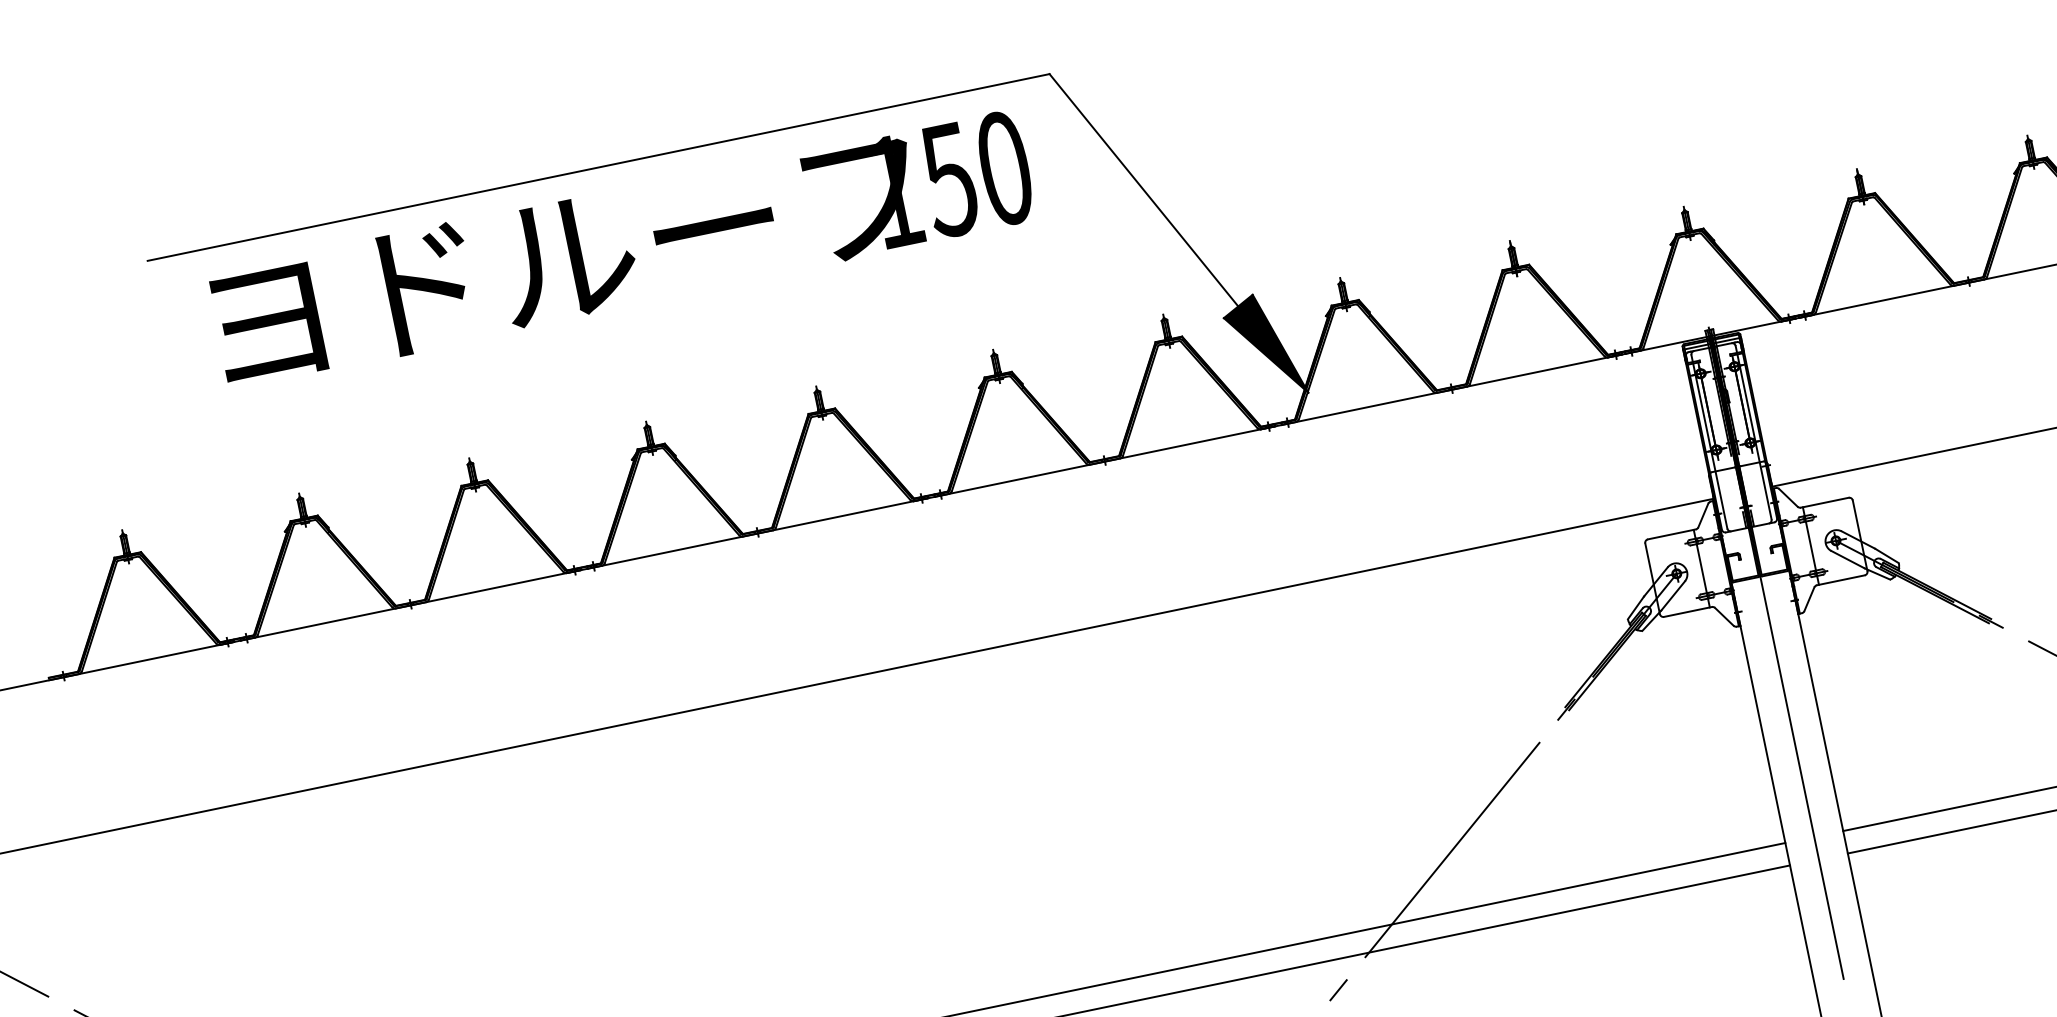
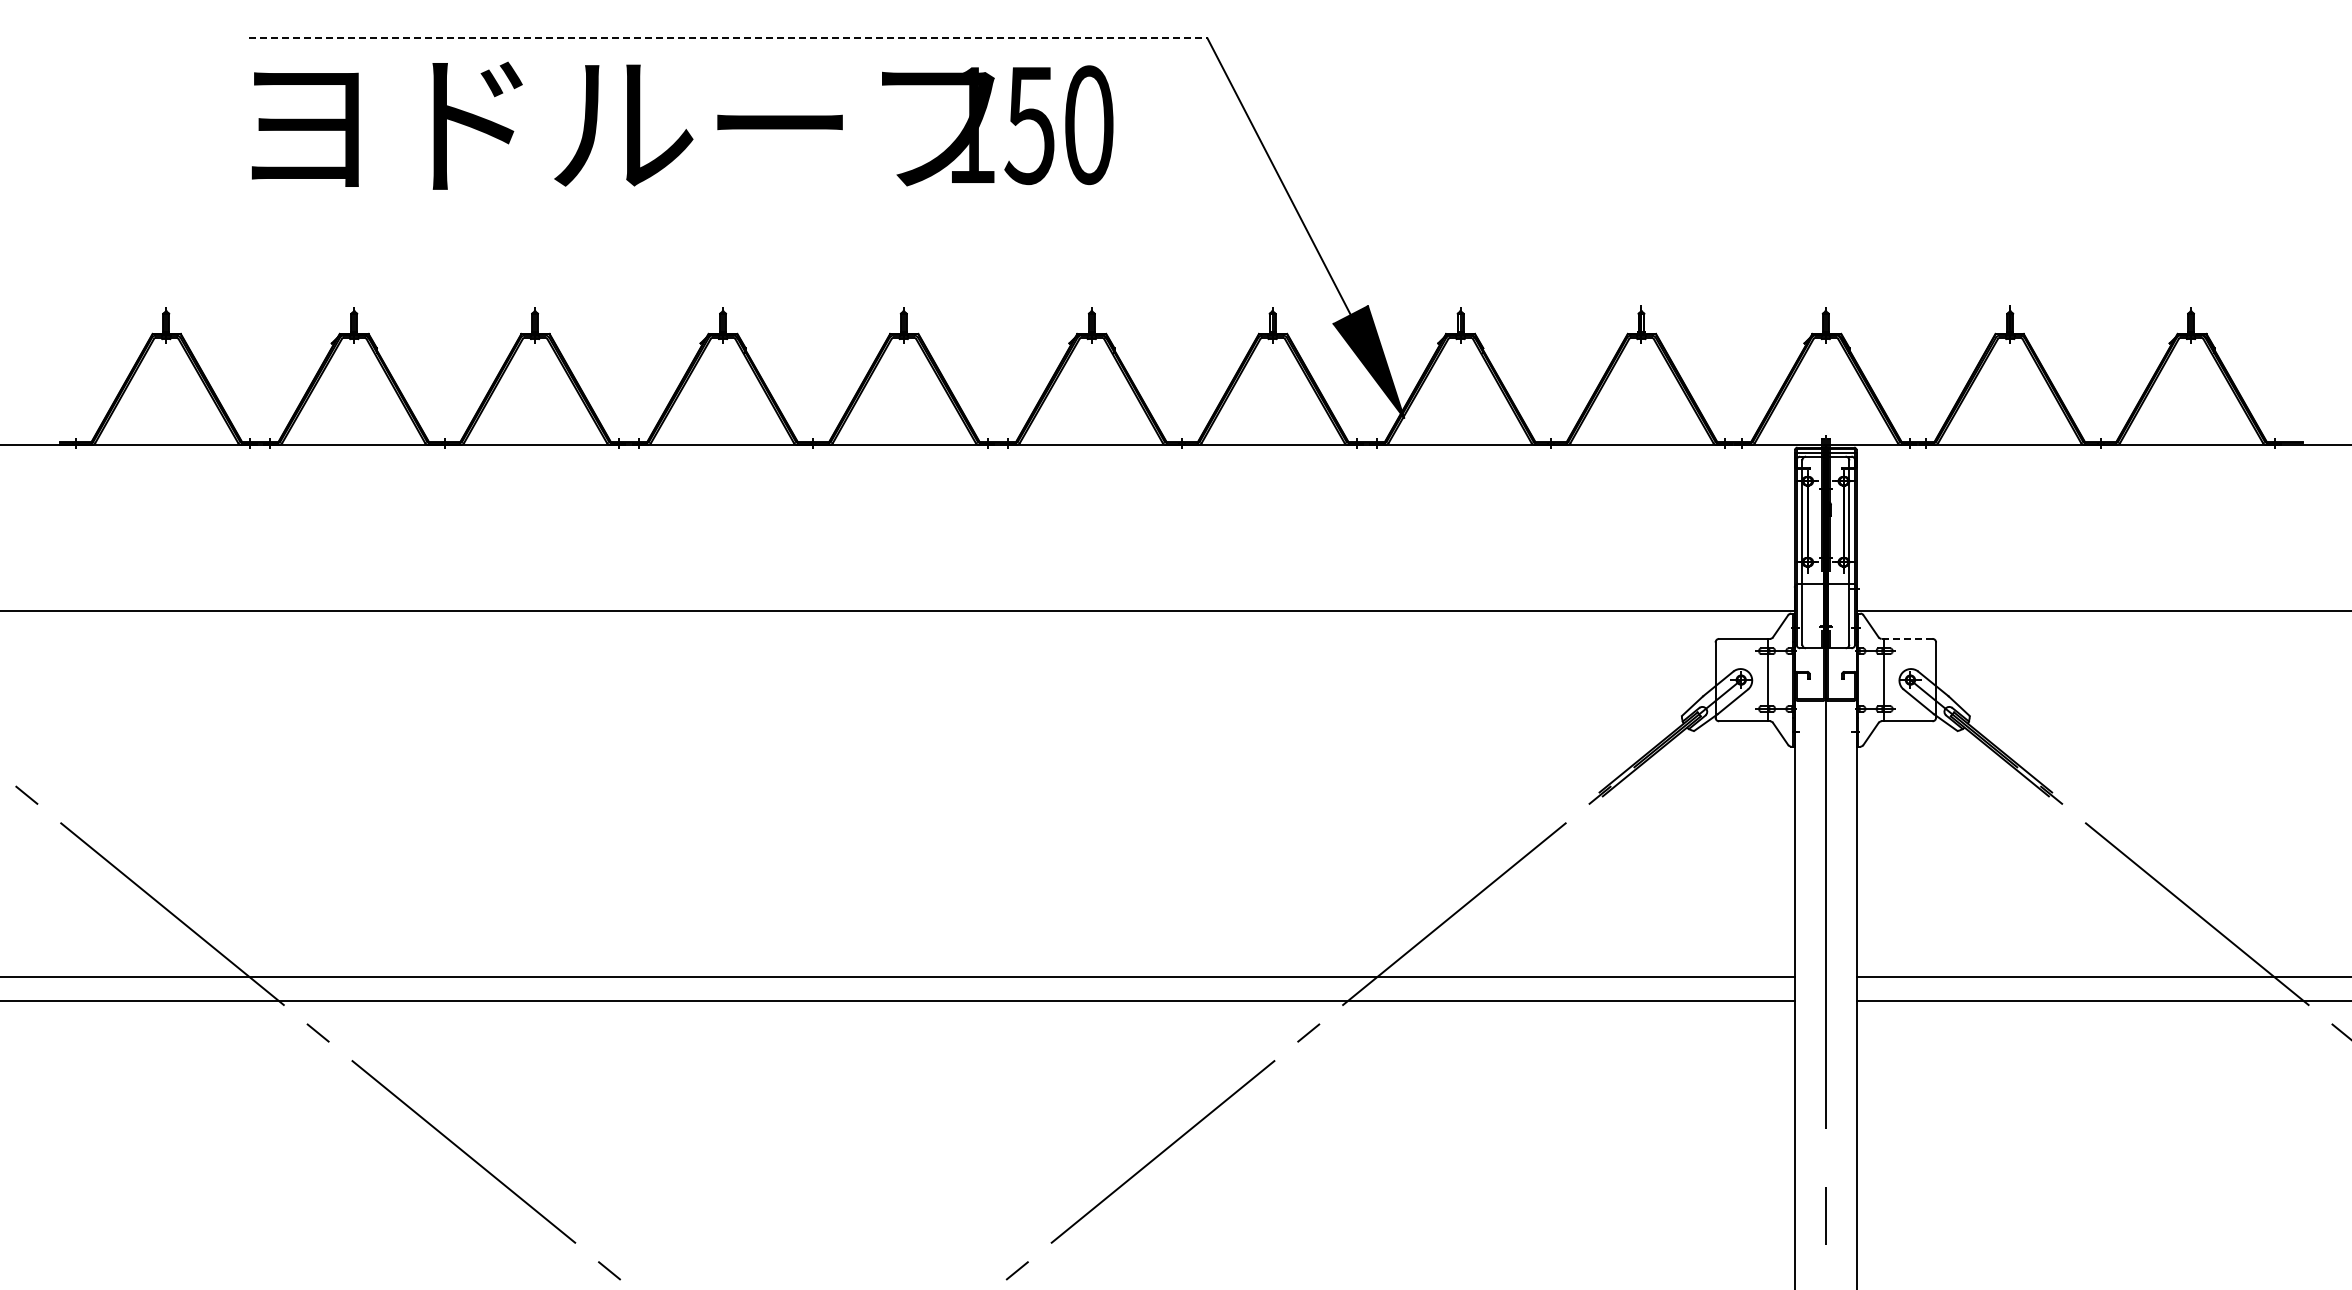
line: (598, 167) -> (728, 38), solid -> dashed
text: (622, 247) -> (682, 125), moved
line: (1824, 502) -> (1906, 638), solid -> dashed

